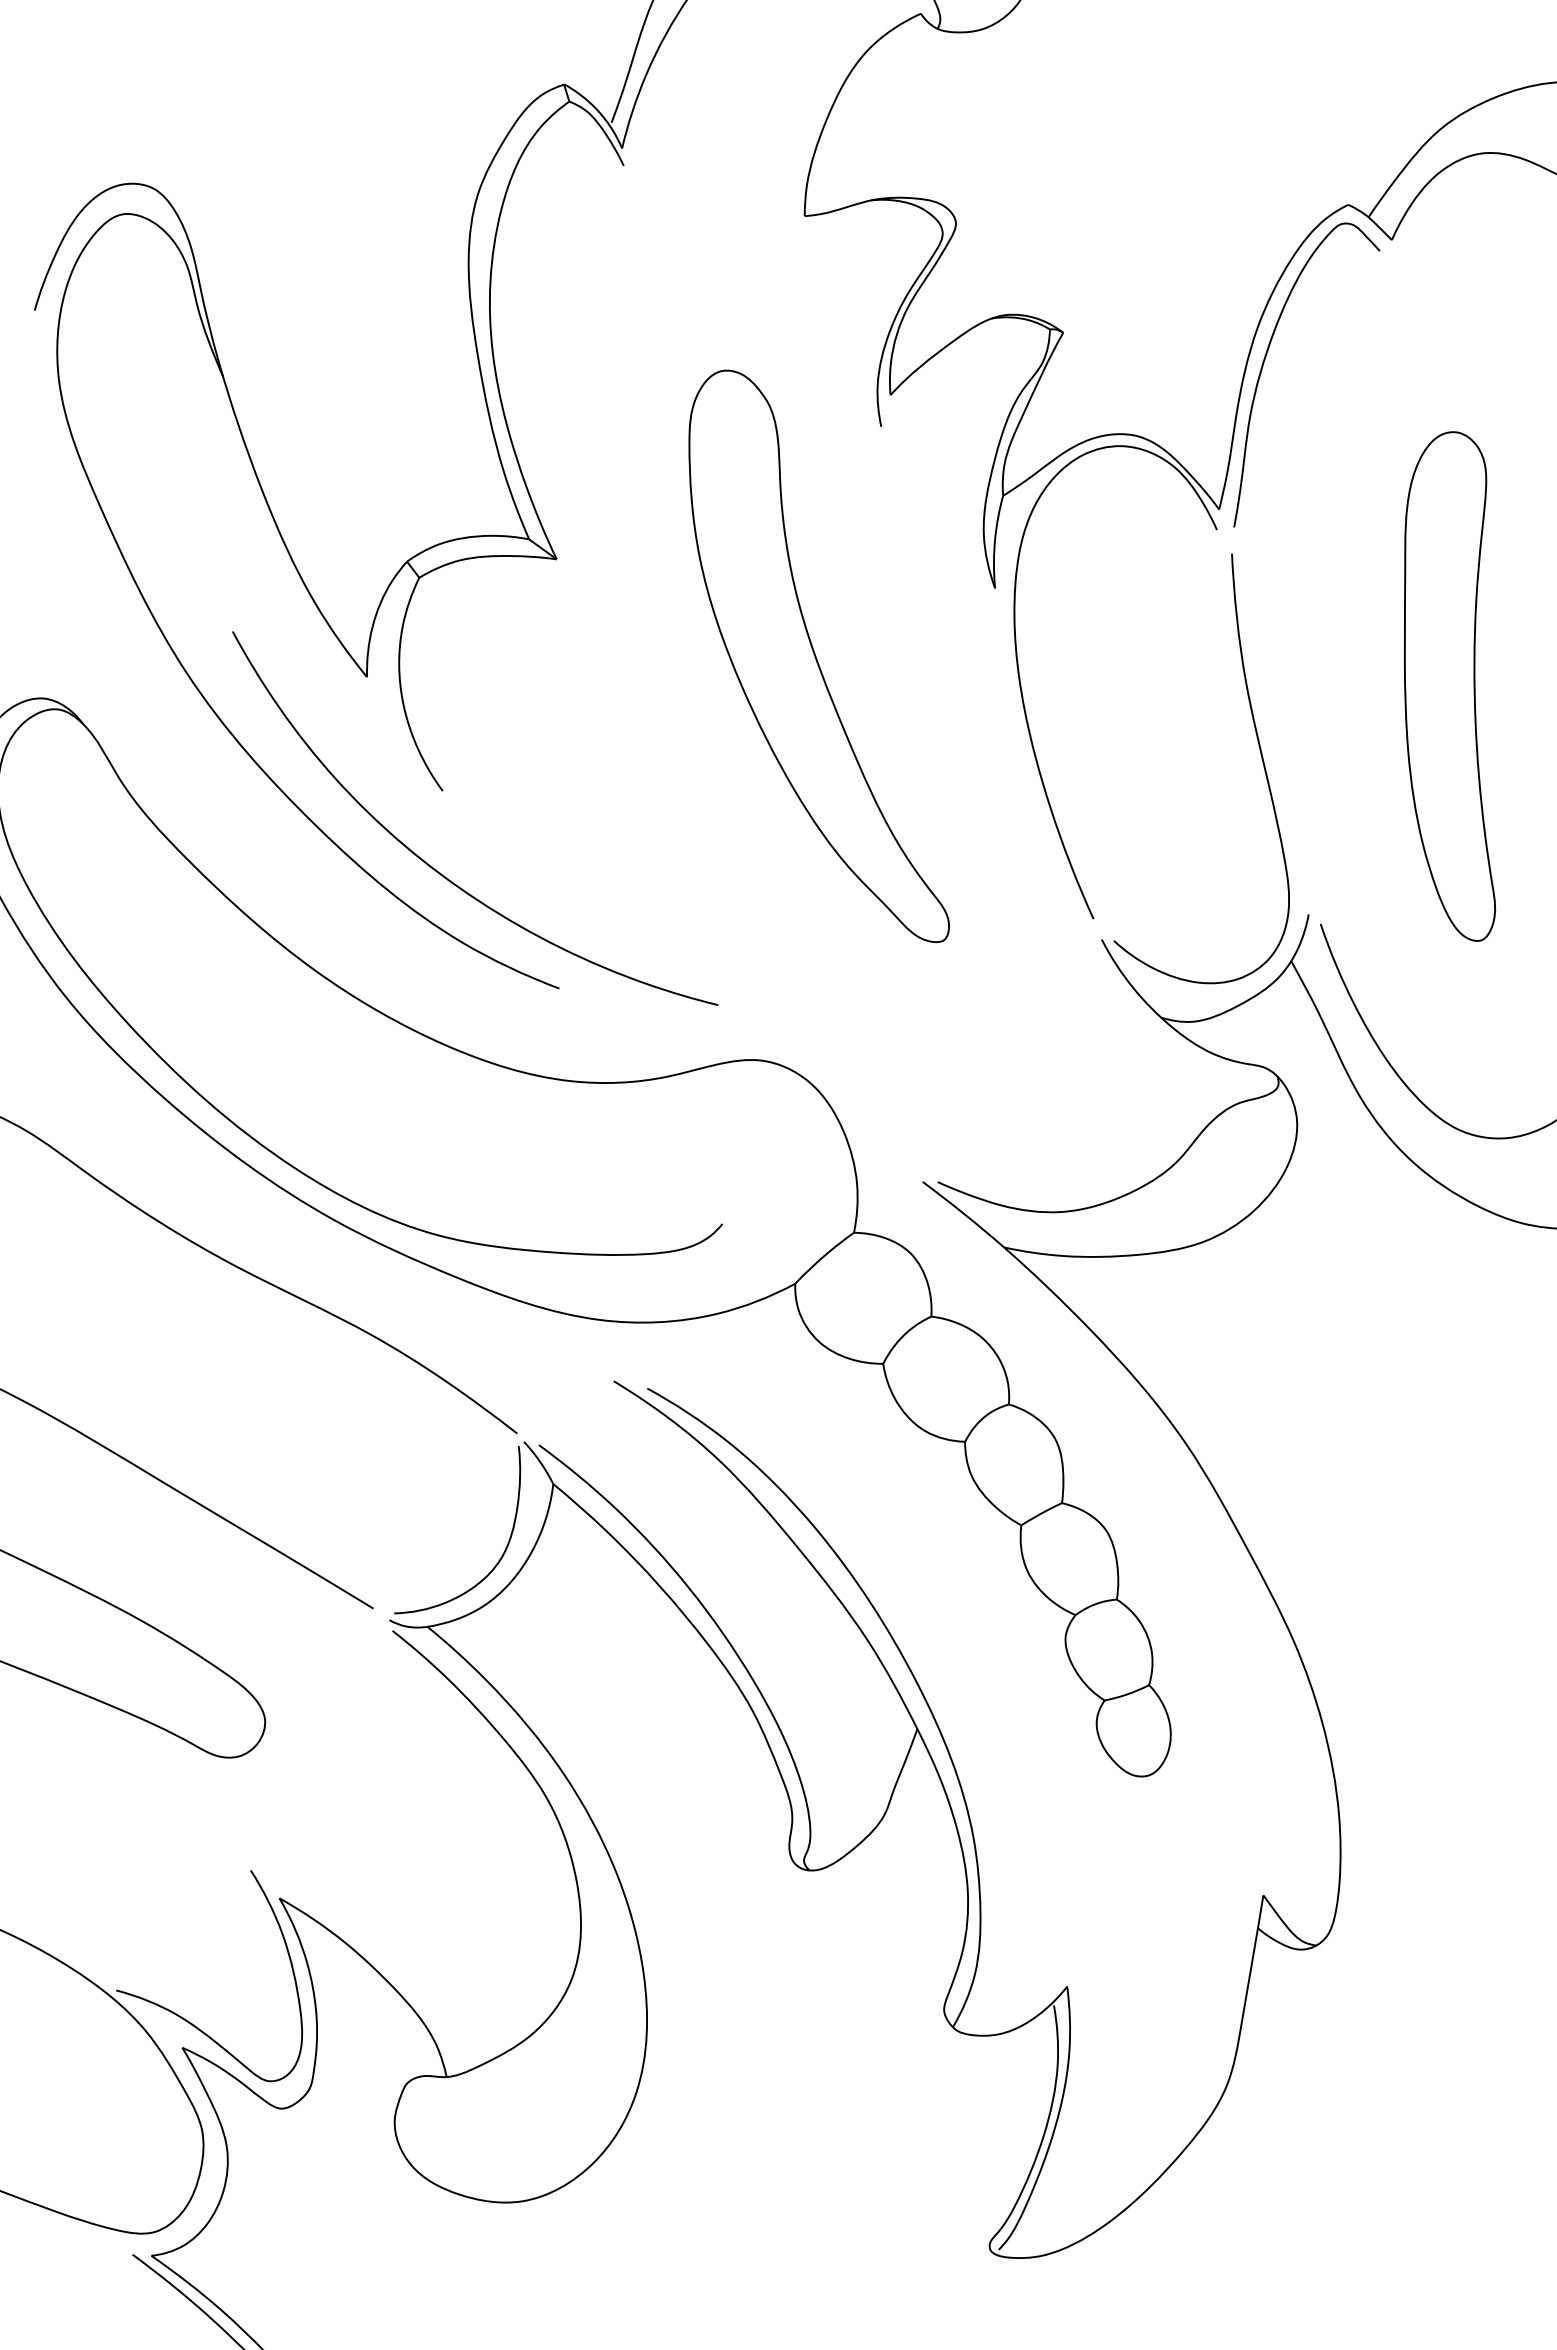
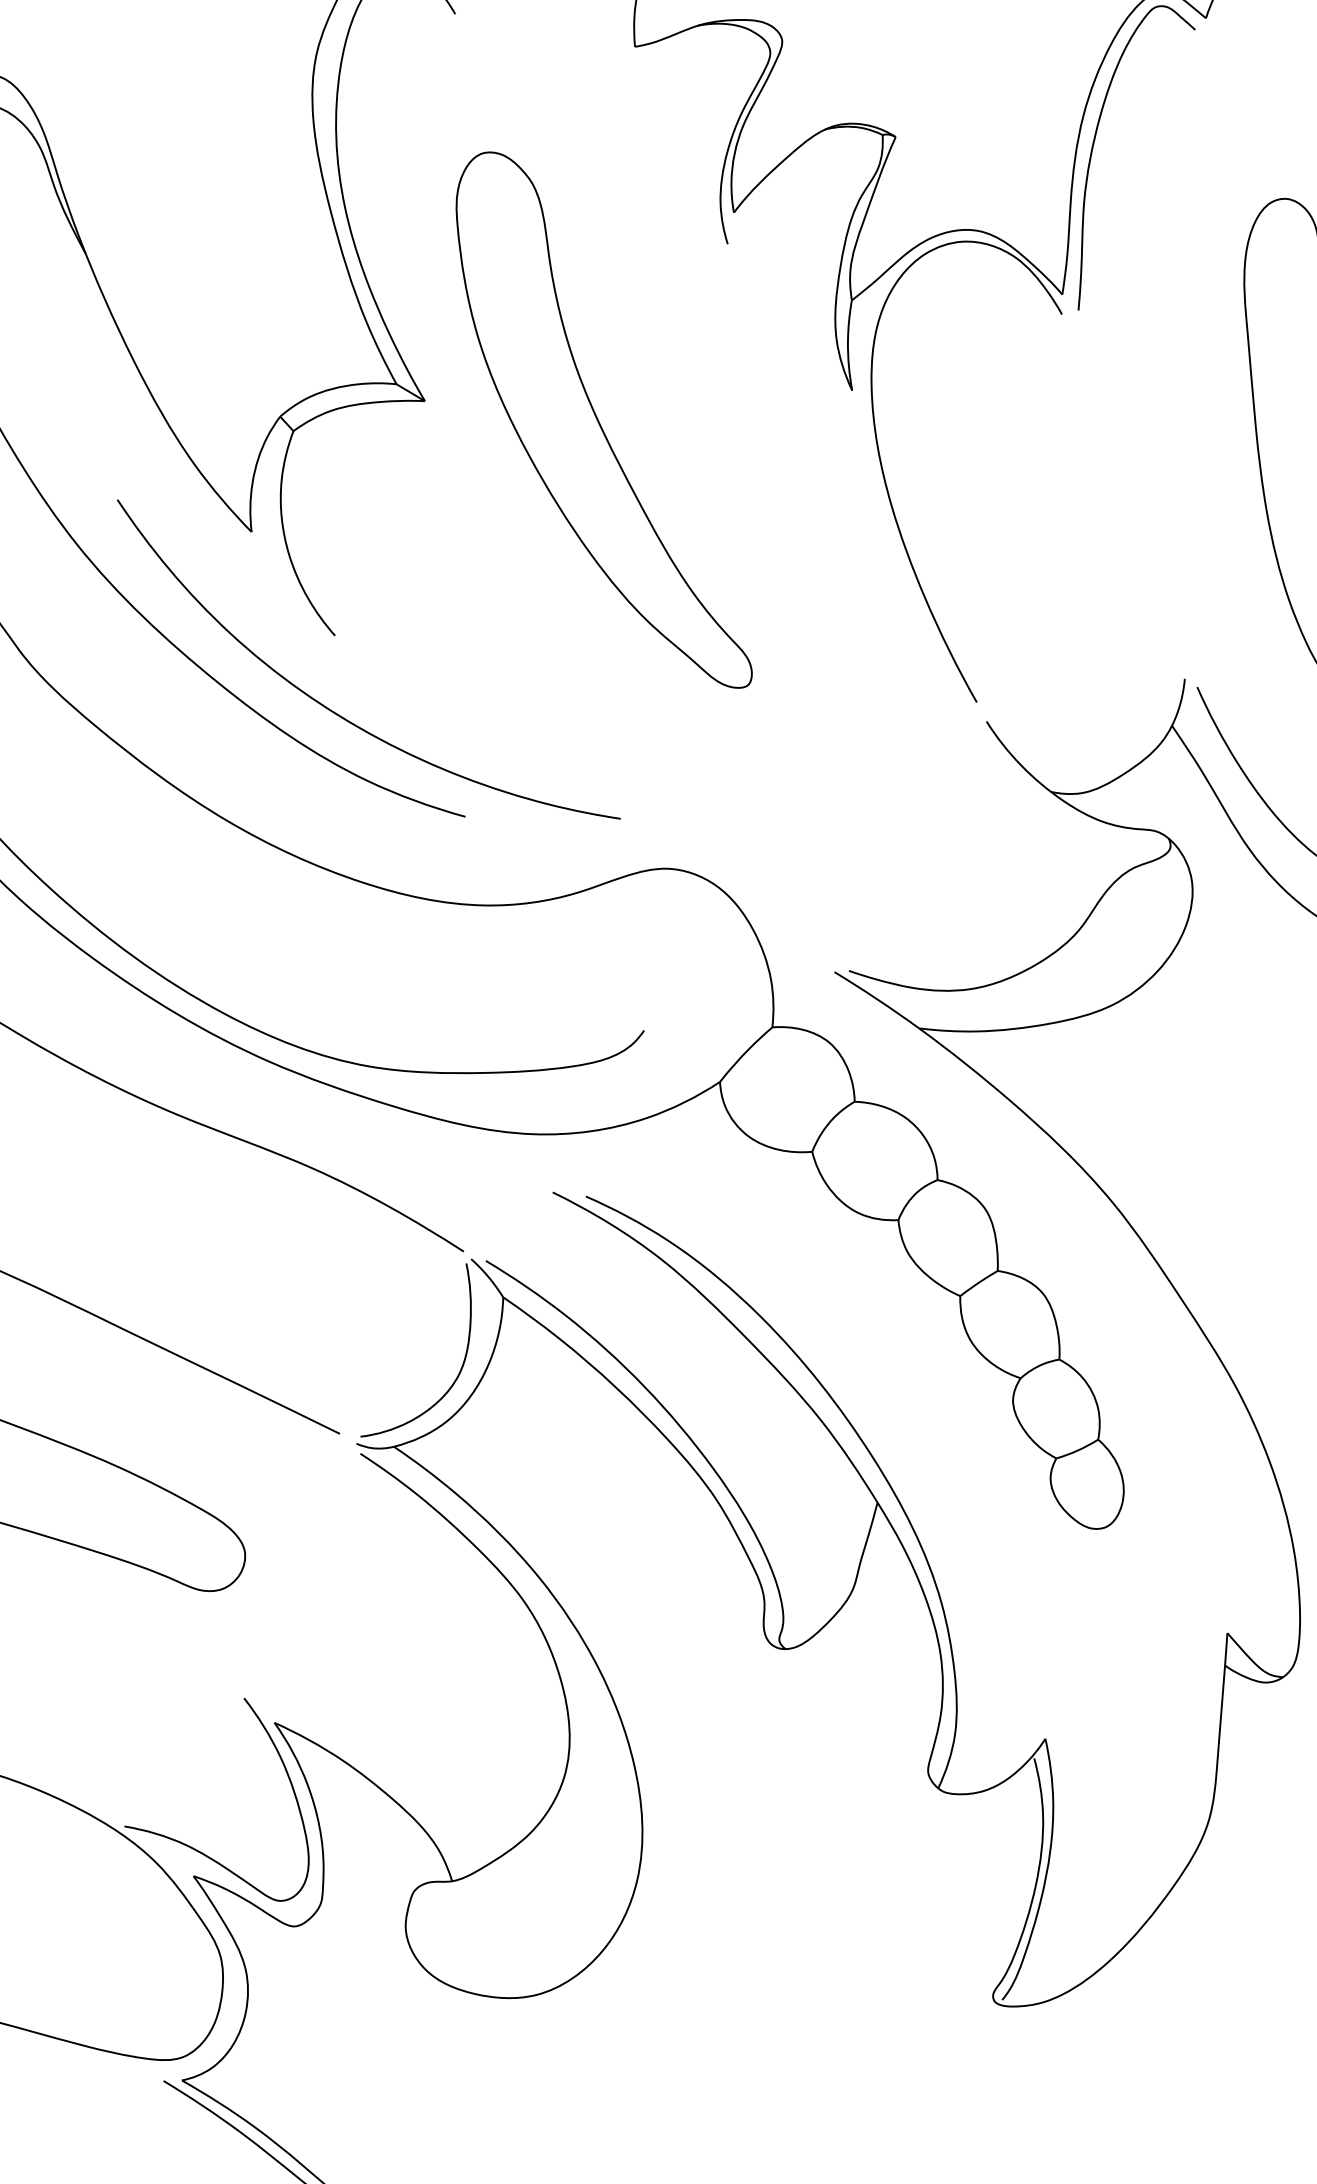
part: (818, 656) -> (601, 421), moved
curve: (1260, 754) -> (1124, 528), removed

